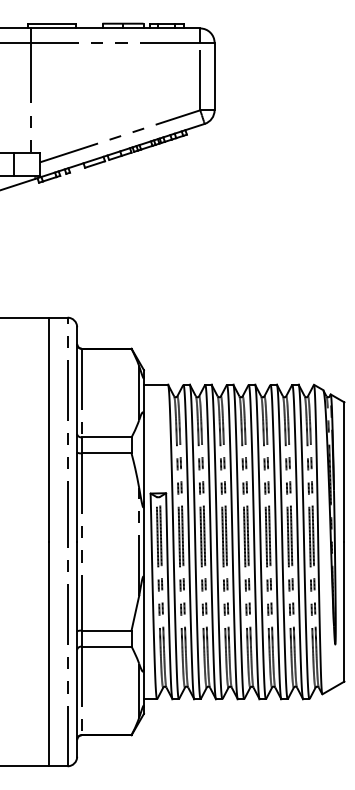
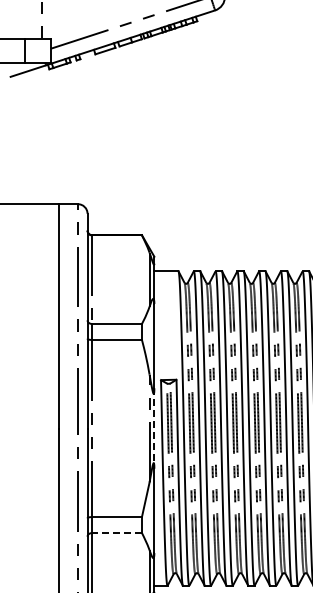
line: (143, 542) -> (153, 429), solid -> dashed
line: (106, 646) -> (116, 533), solid -> dashed

